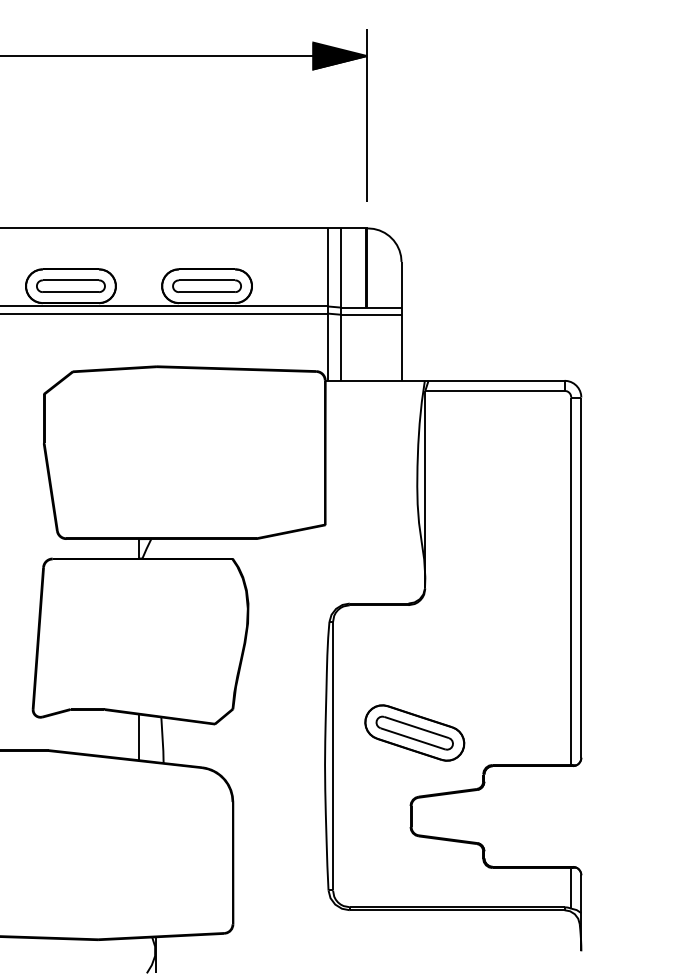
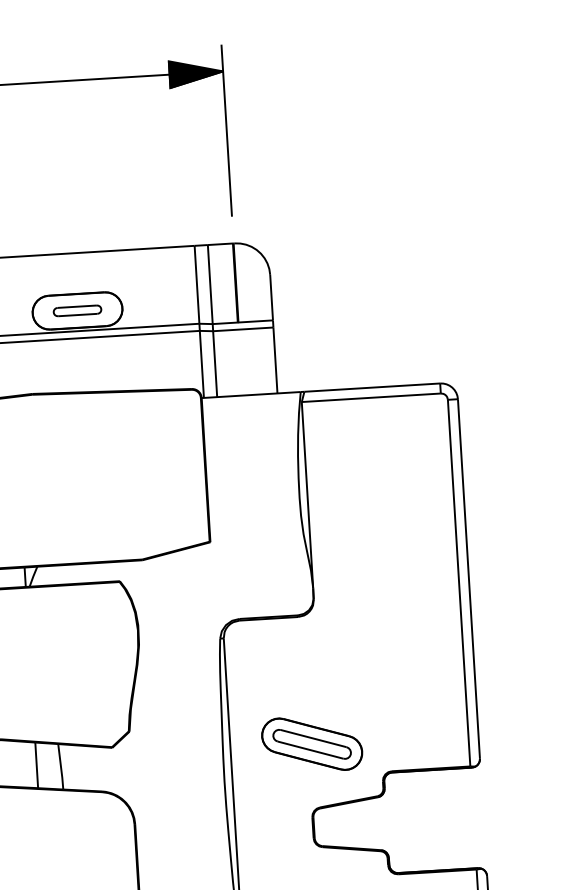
part: (206, 285) -> (76, 310), size x0.7

